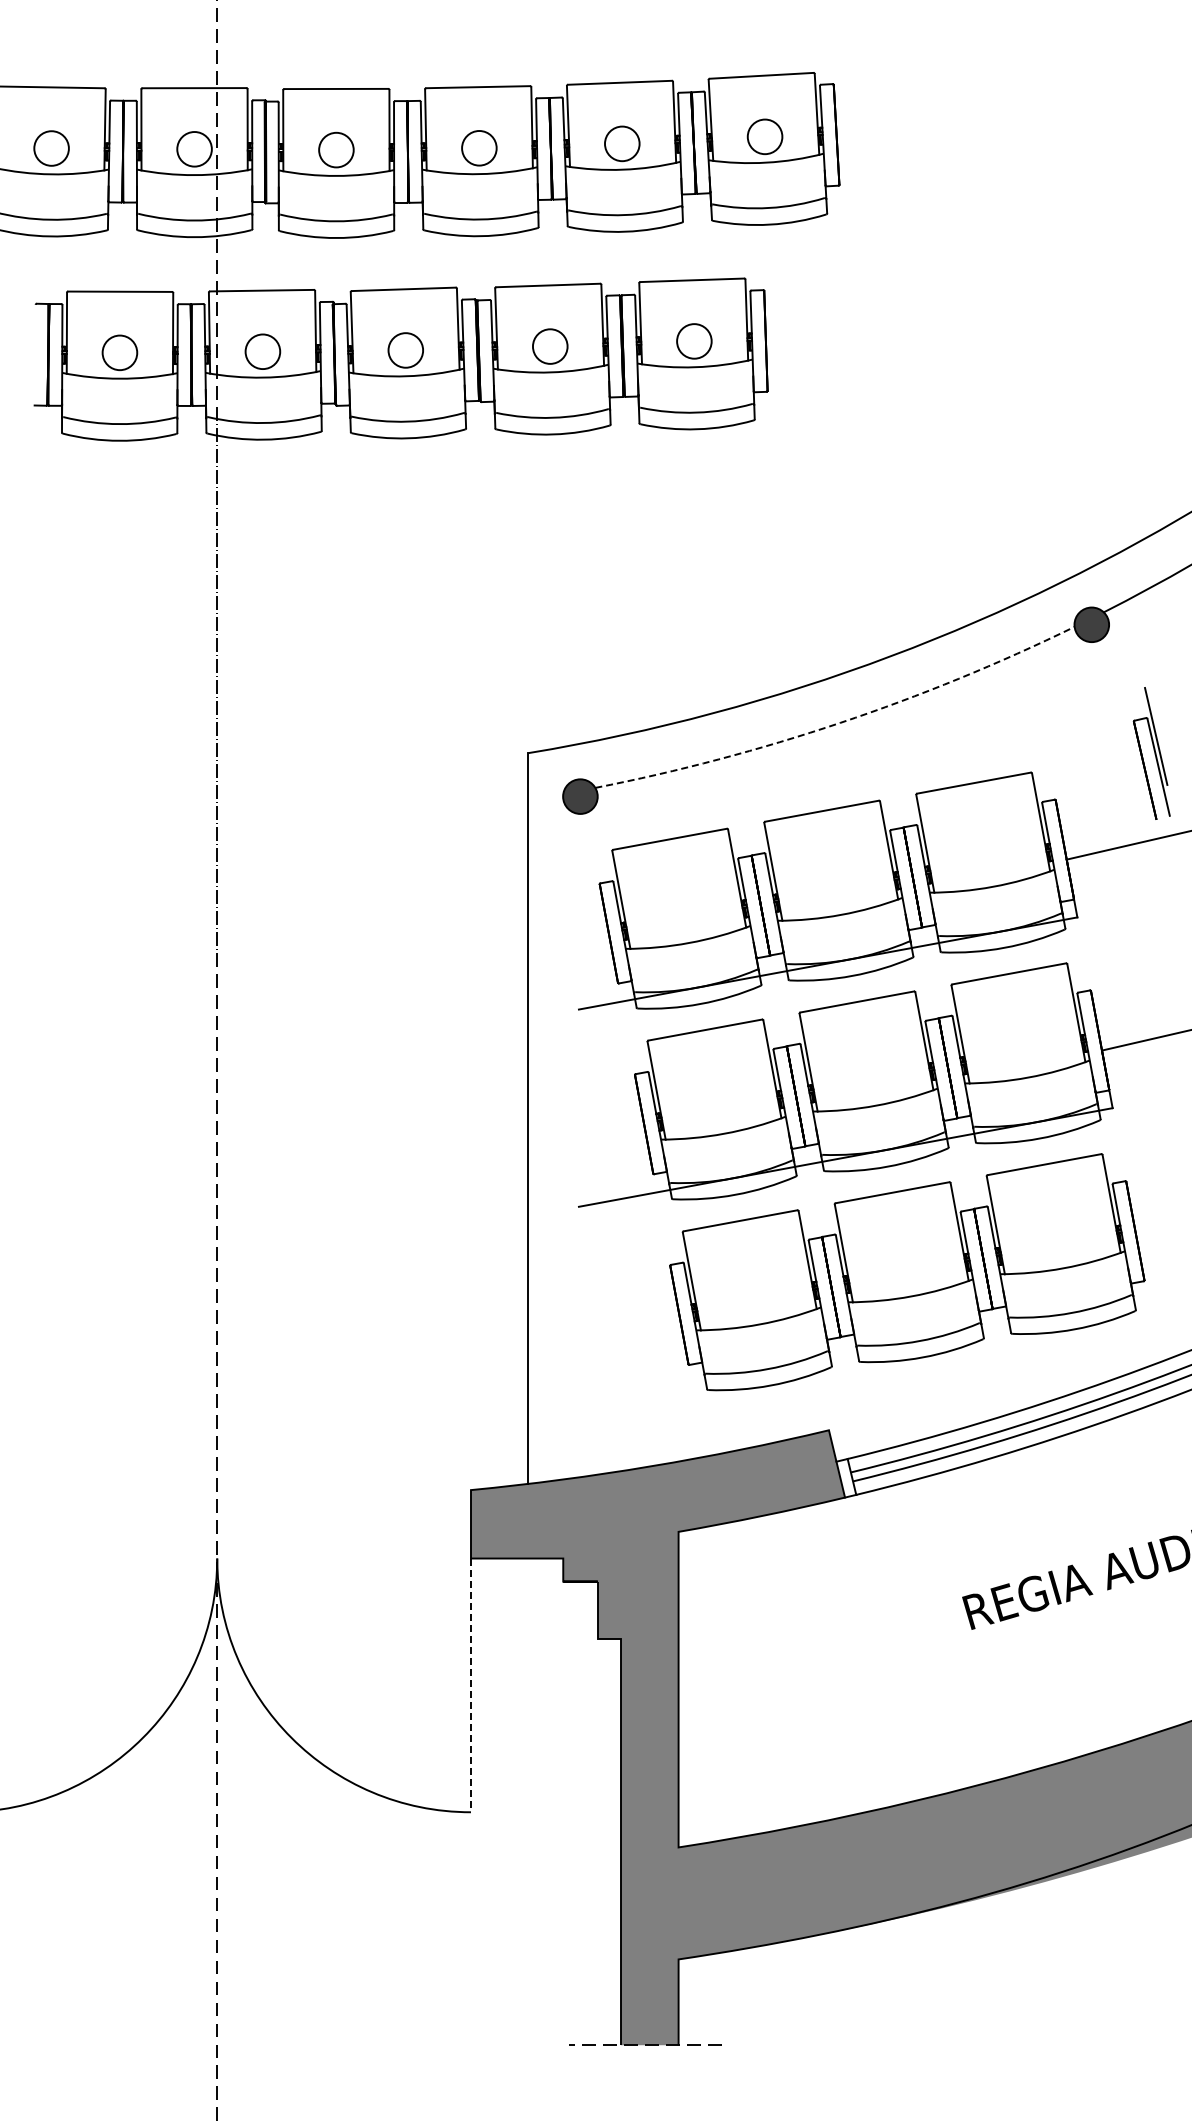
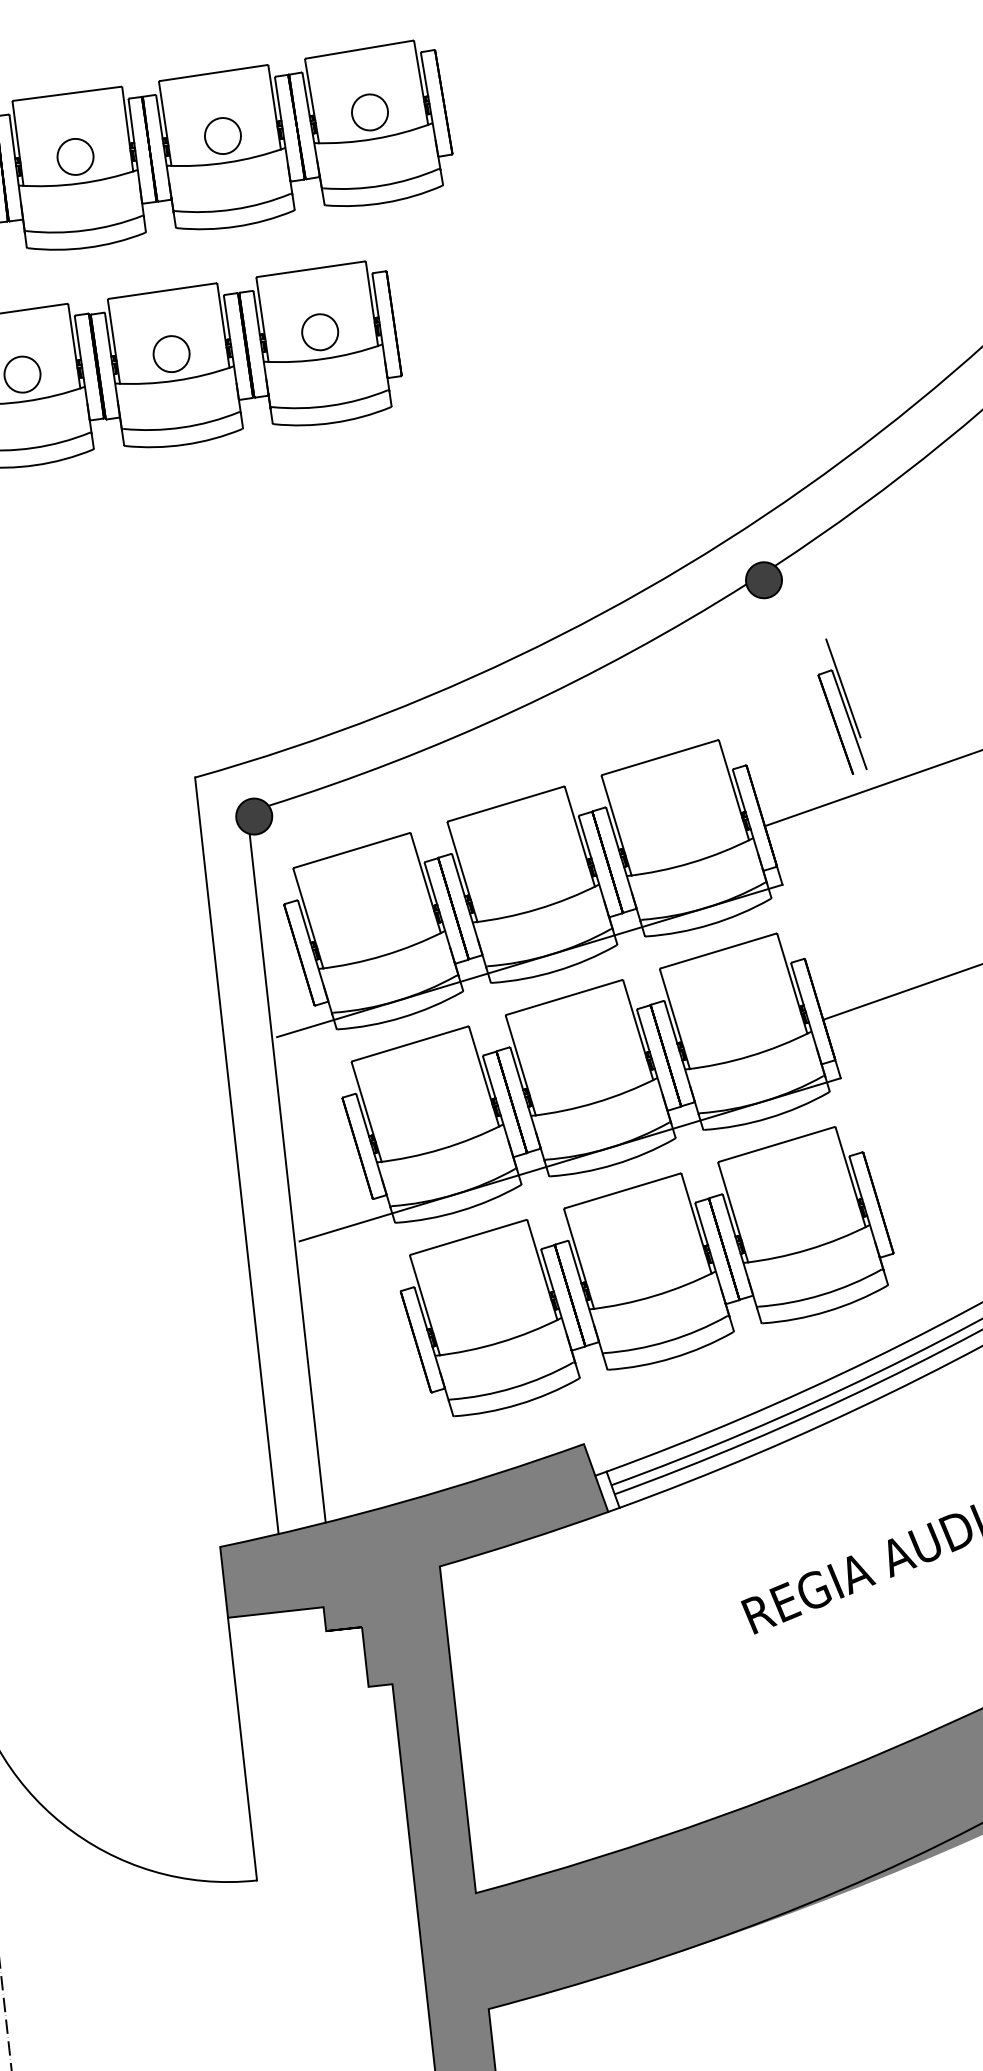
arc: (840, 722) -> (515, 710), dashed -> solid
line: (574, 1144) -> (287, 1177), added
line: (470, 1685) -> (242, 1749), dashed -> solid

